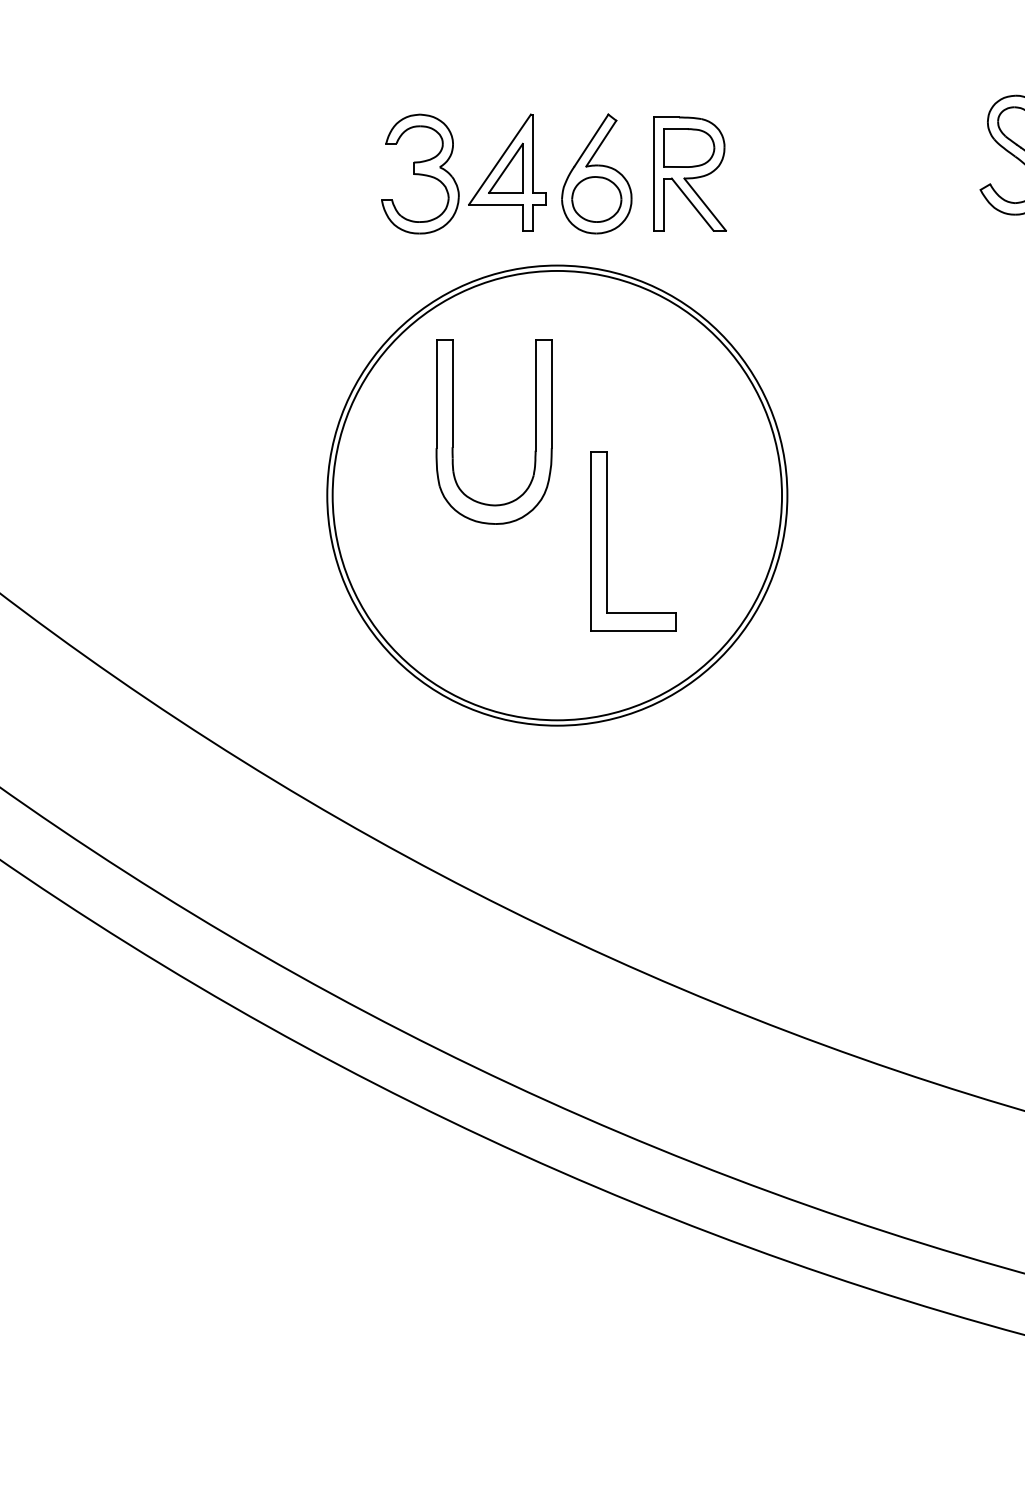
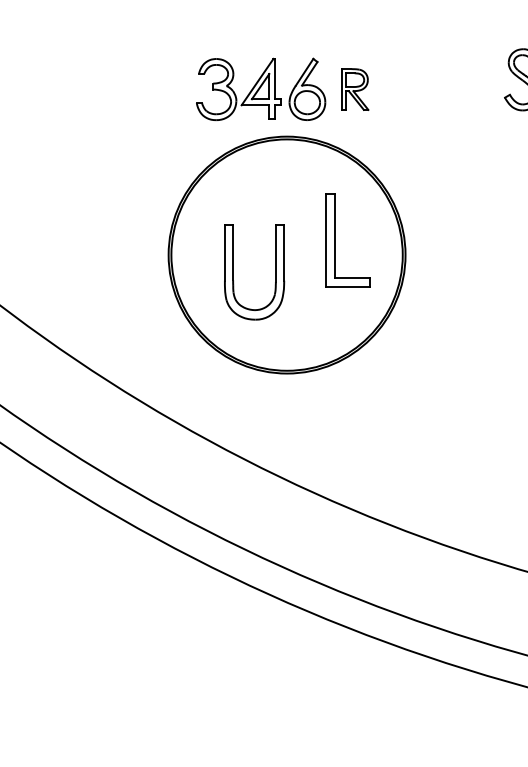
part: (690, 173) -> (355, 89), size x0.7
part: (453, 432) -> (233, 272), moved
part: (608, 541) -> (335, 240), moved

